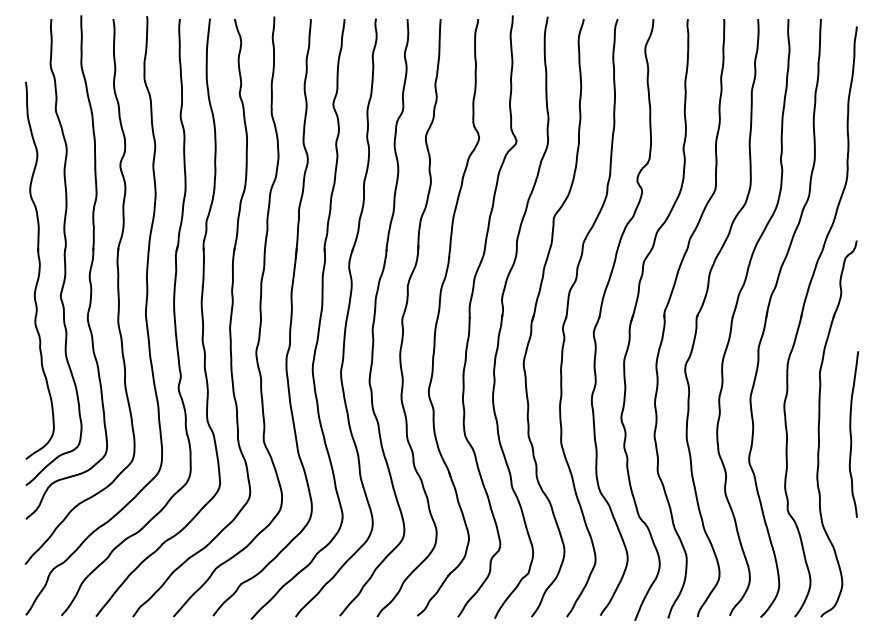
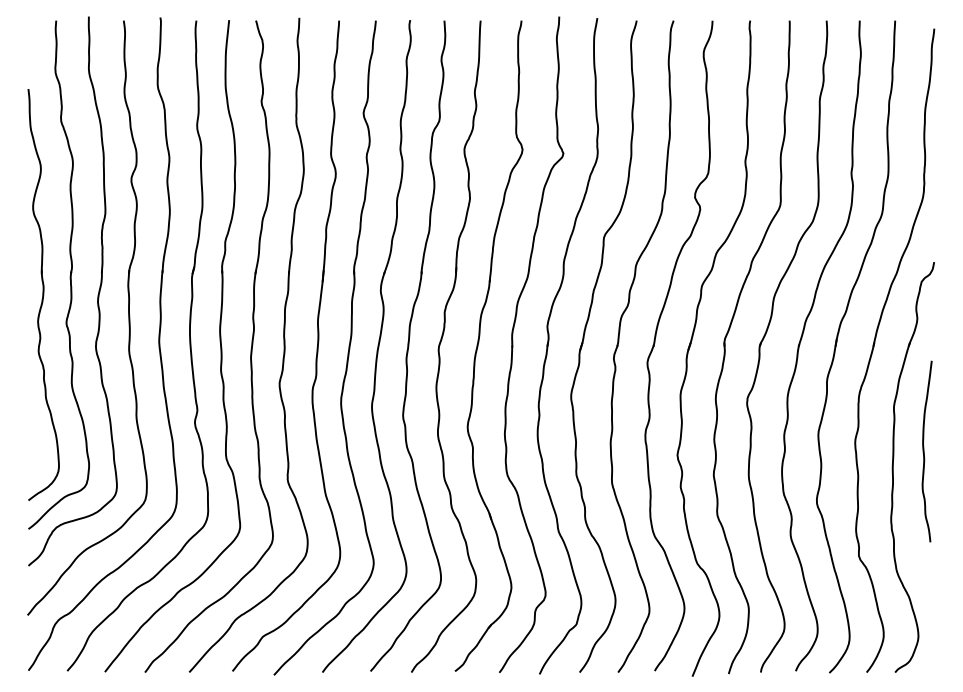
curve: (851, 434) -> (924, 451), moved

